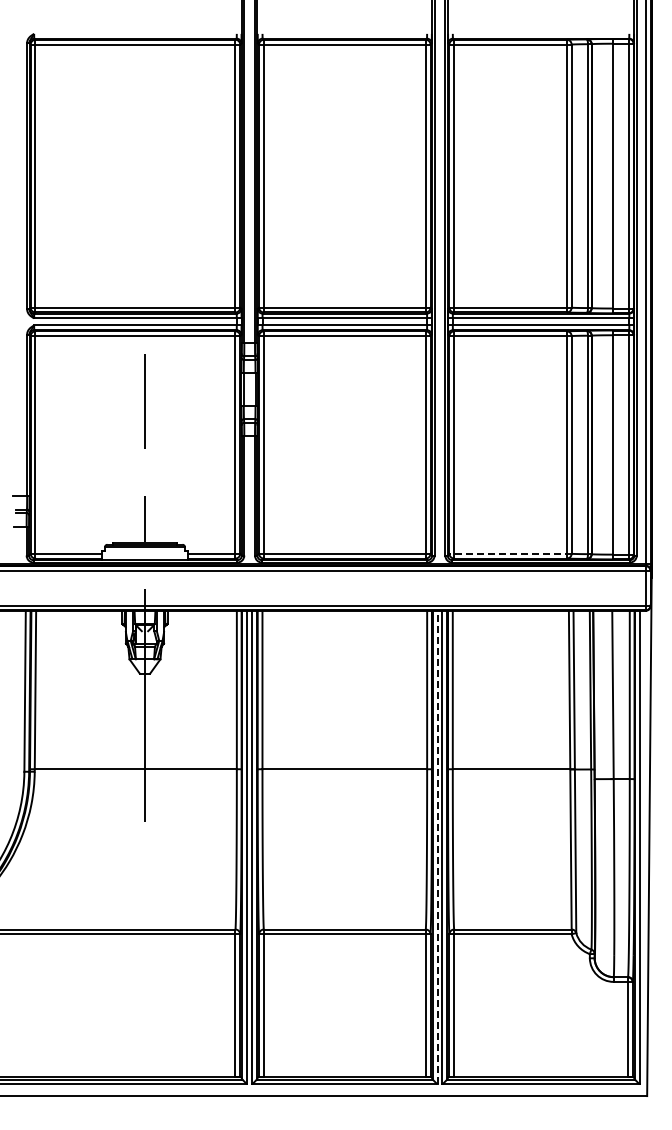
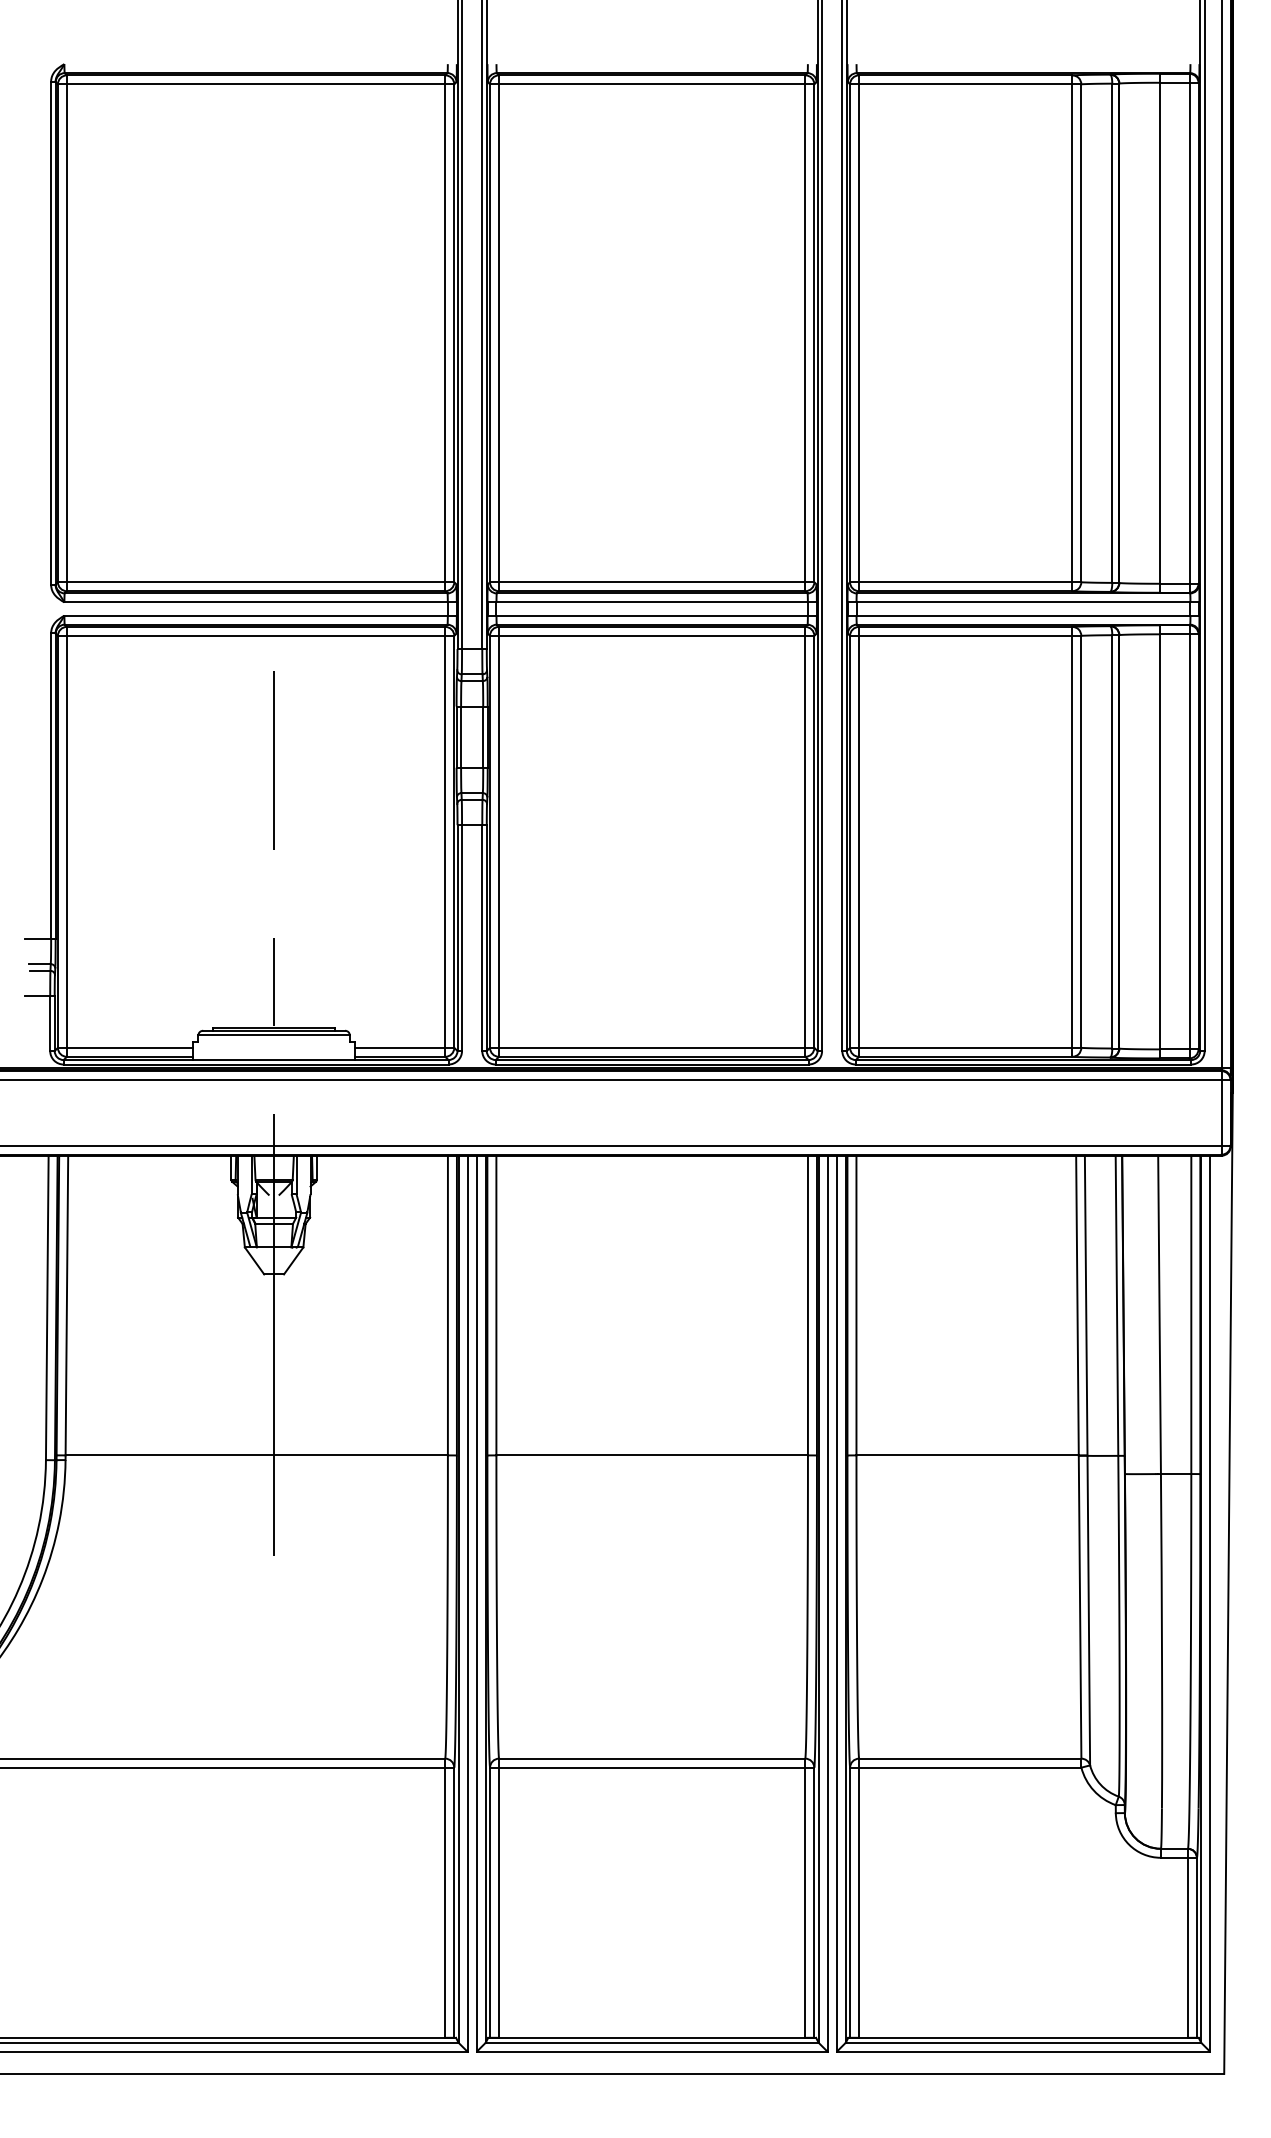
line: (510, 553) -> (965, 1047), dashed -> solid
line: (437, 847) -> (827, 1603), dashed -> solid

